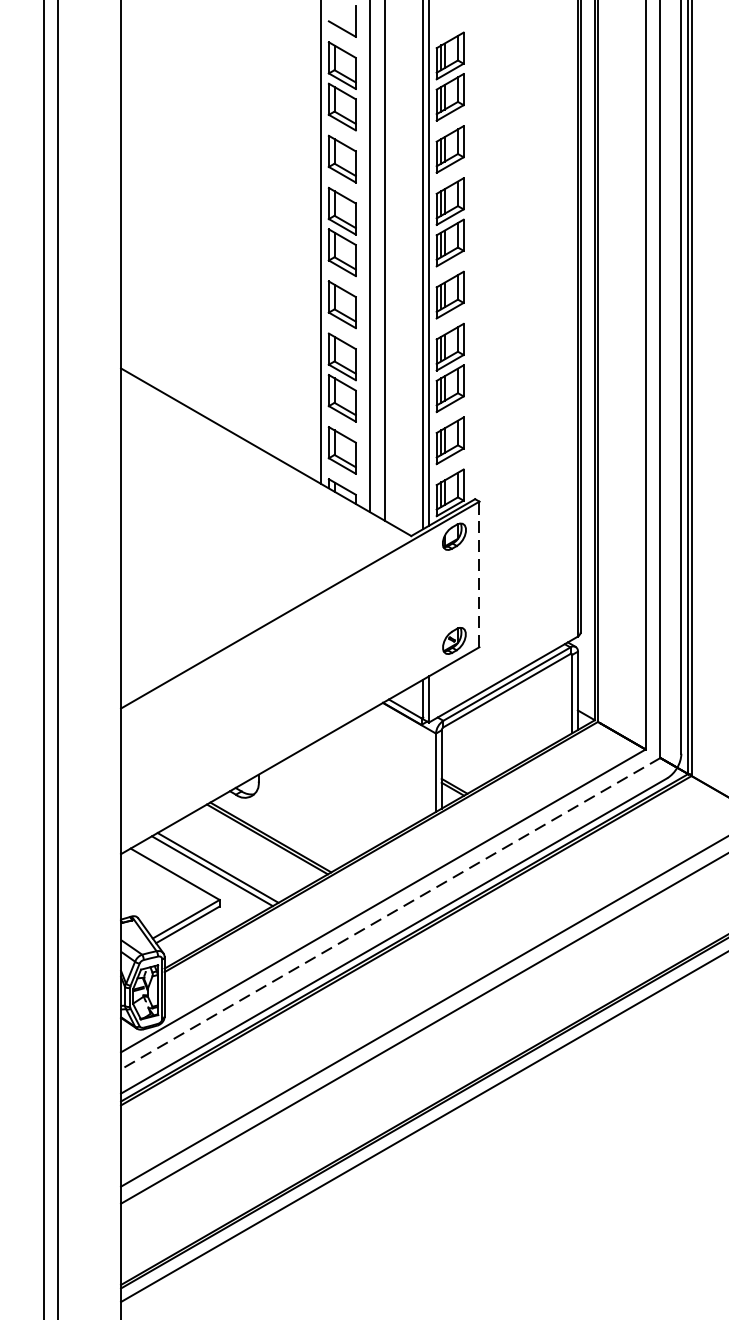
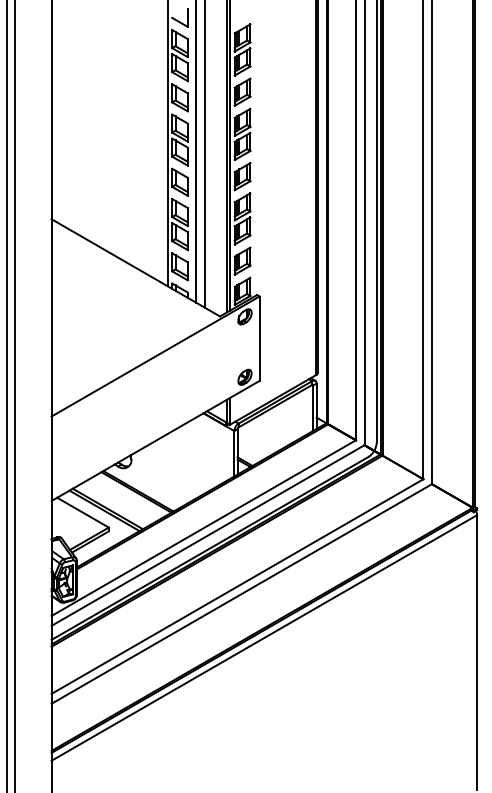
line: (479, 574) -> (259, 338), dashed -> solid
line: (391, 913) -> (208, 535), dashed -> solid

